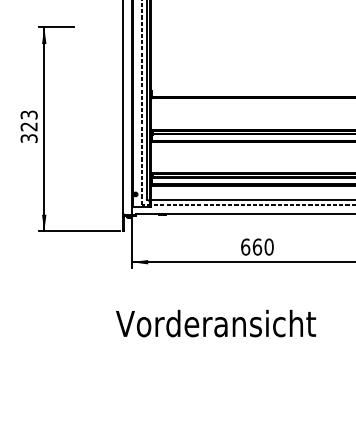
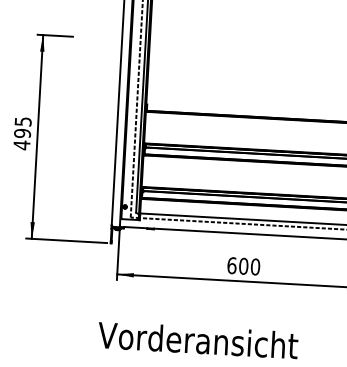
text: (28, 126) -> (21, 133), 323 -> 495
text: (257, 246) -> (243, 265), 660 -> 600

